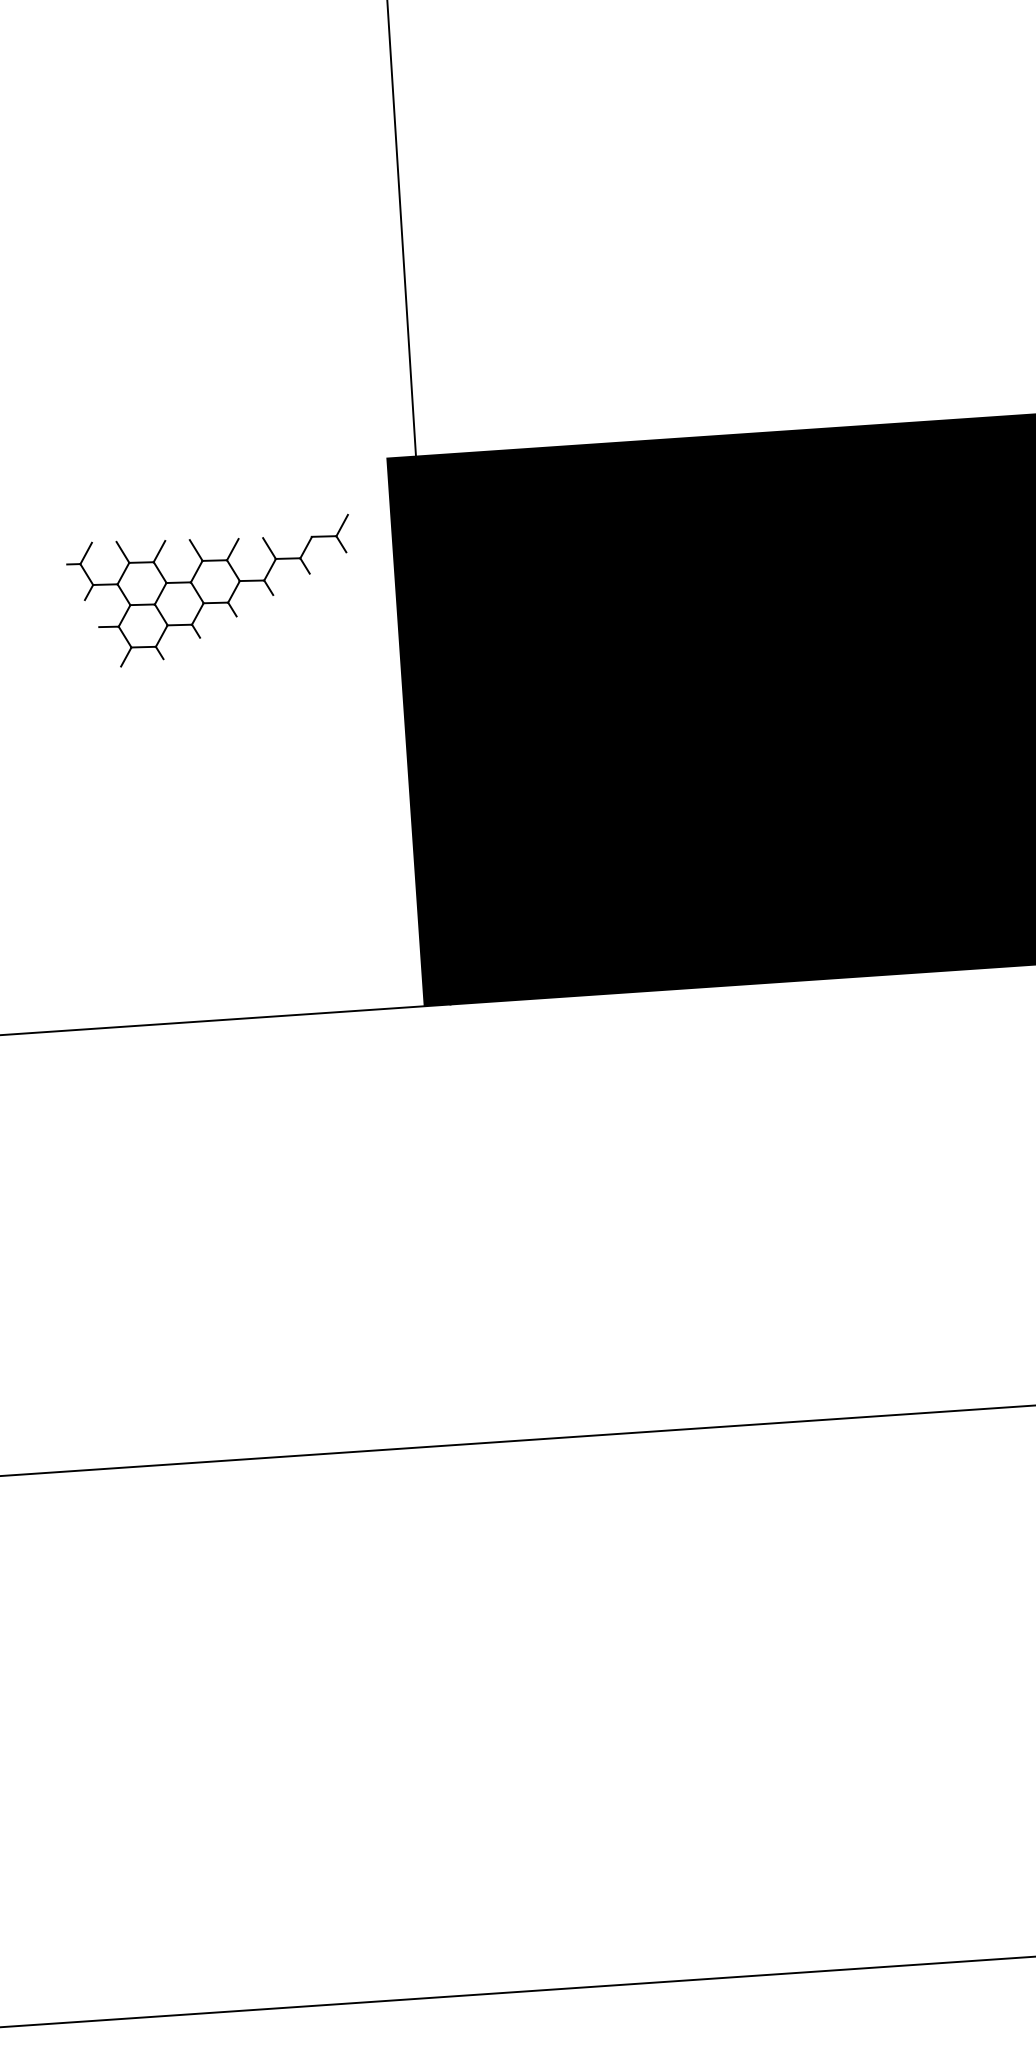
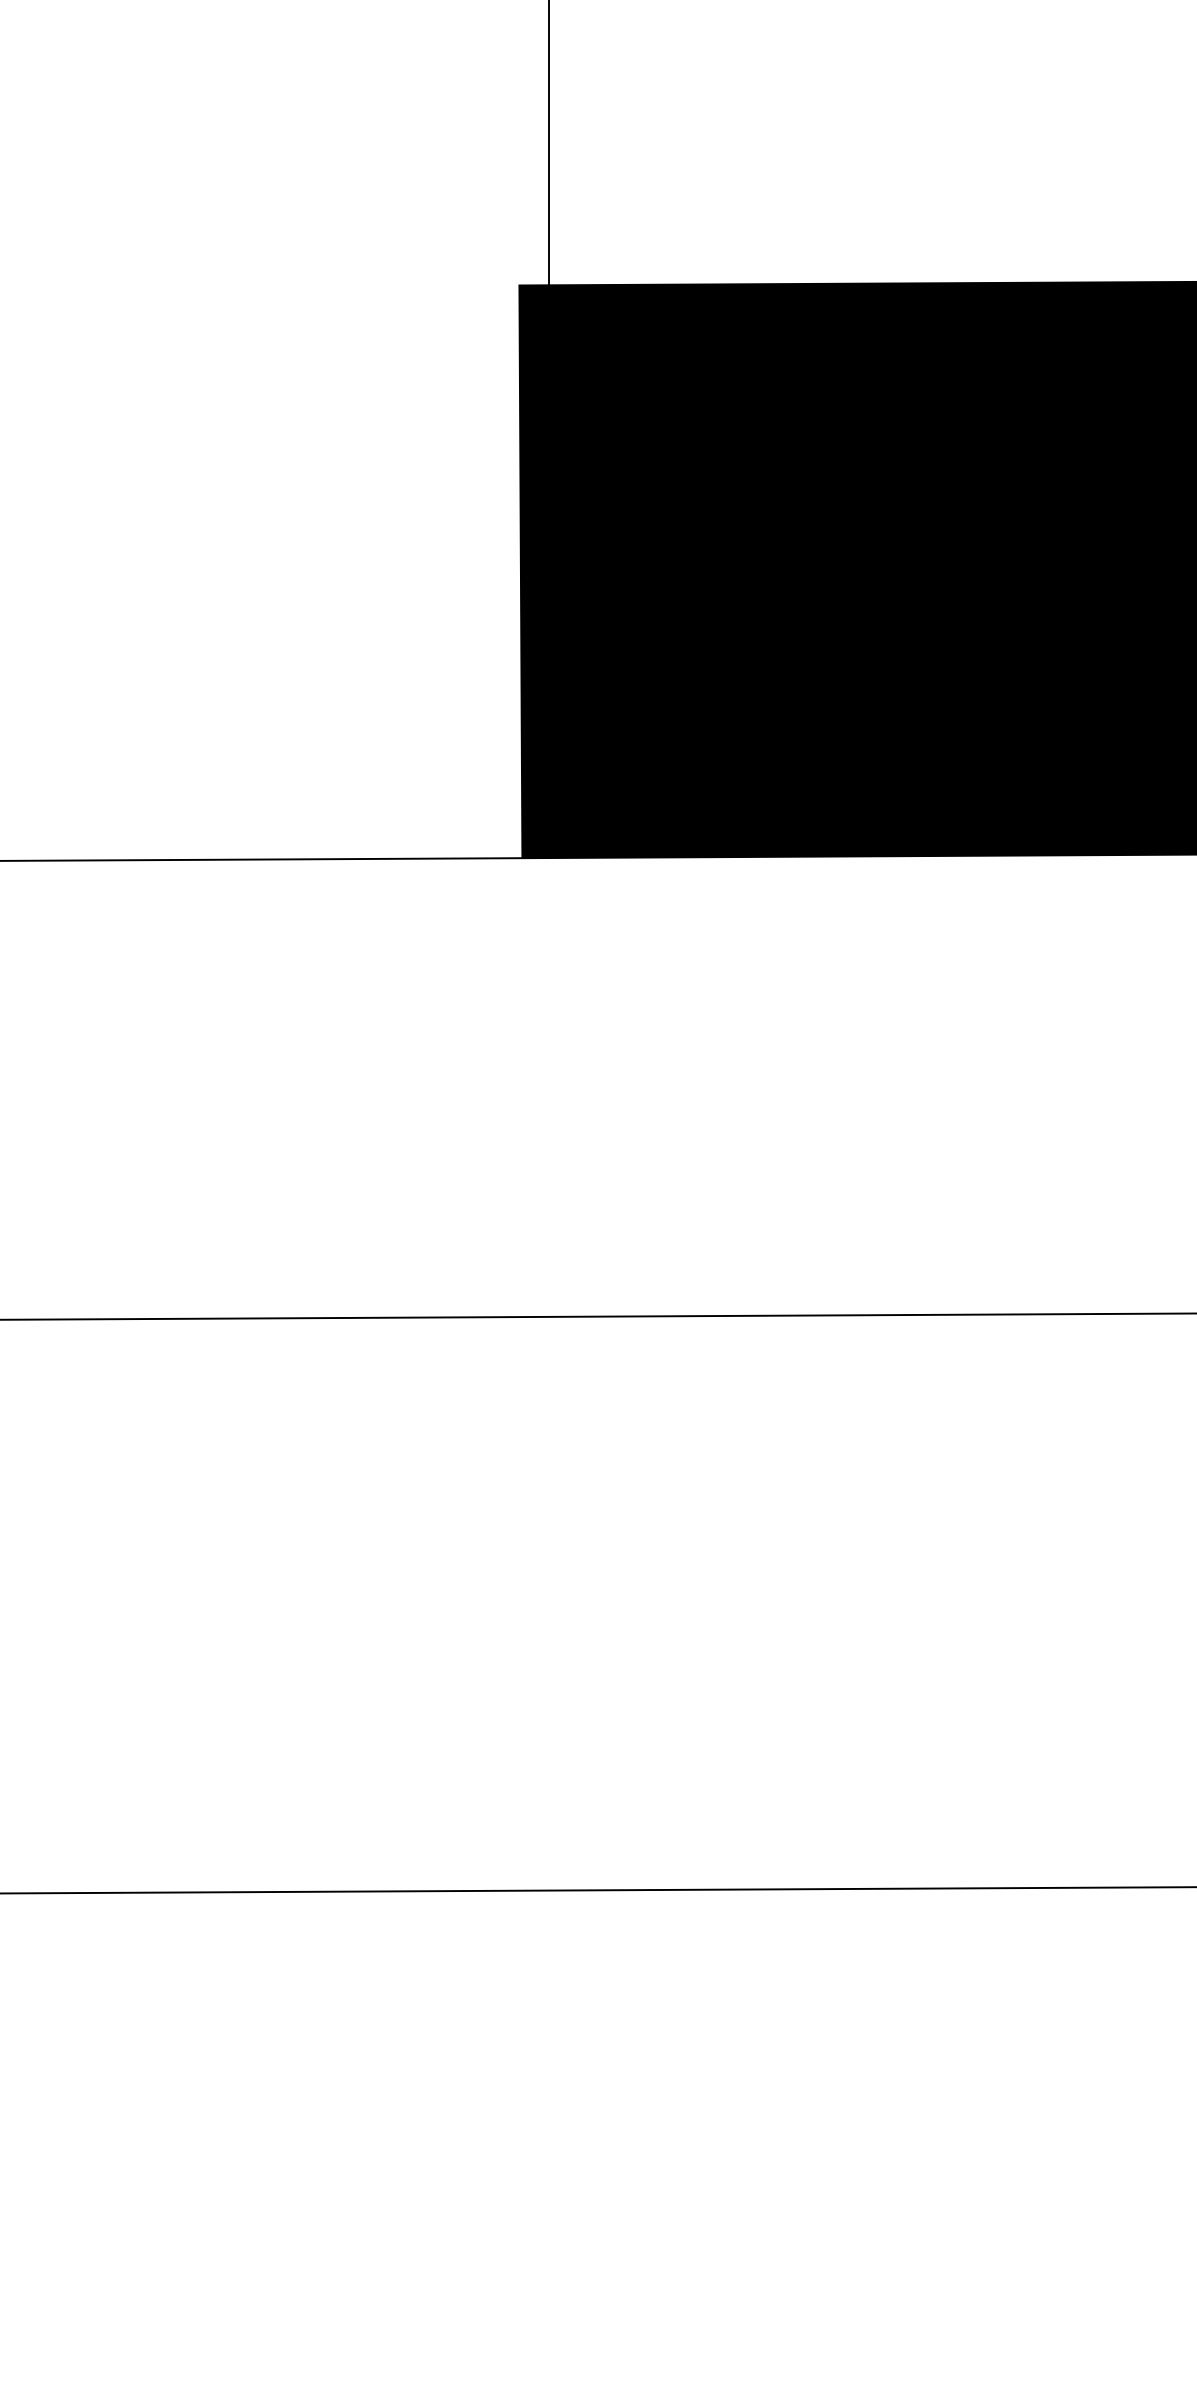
part: (210, 591) -> (326, 412), removed

